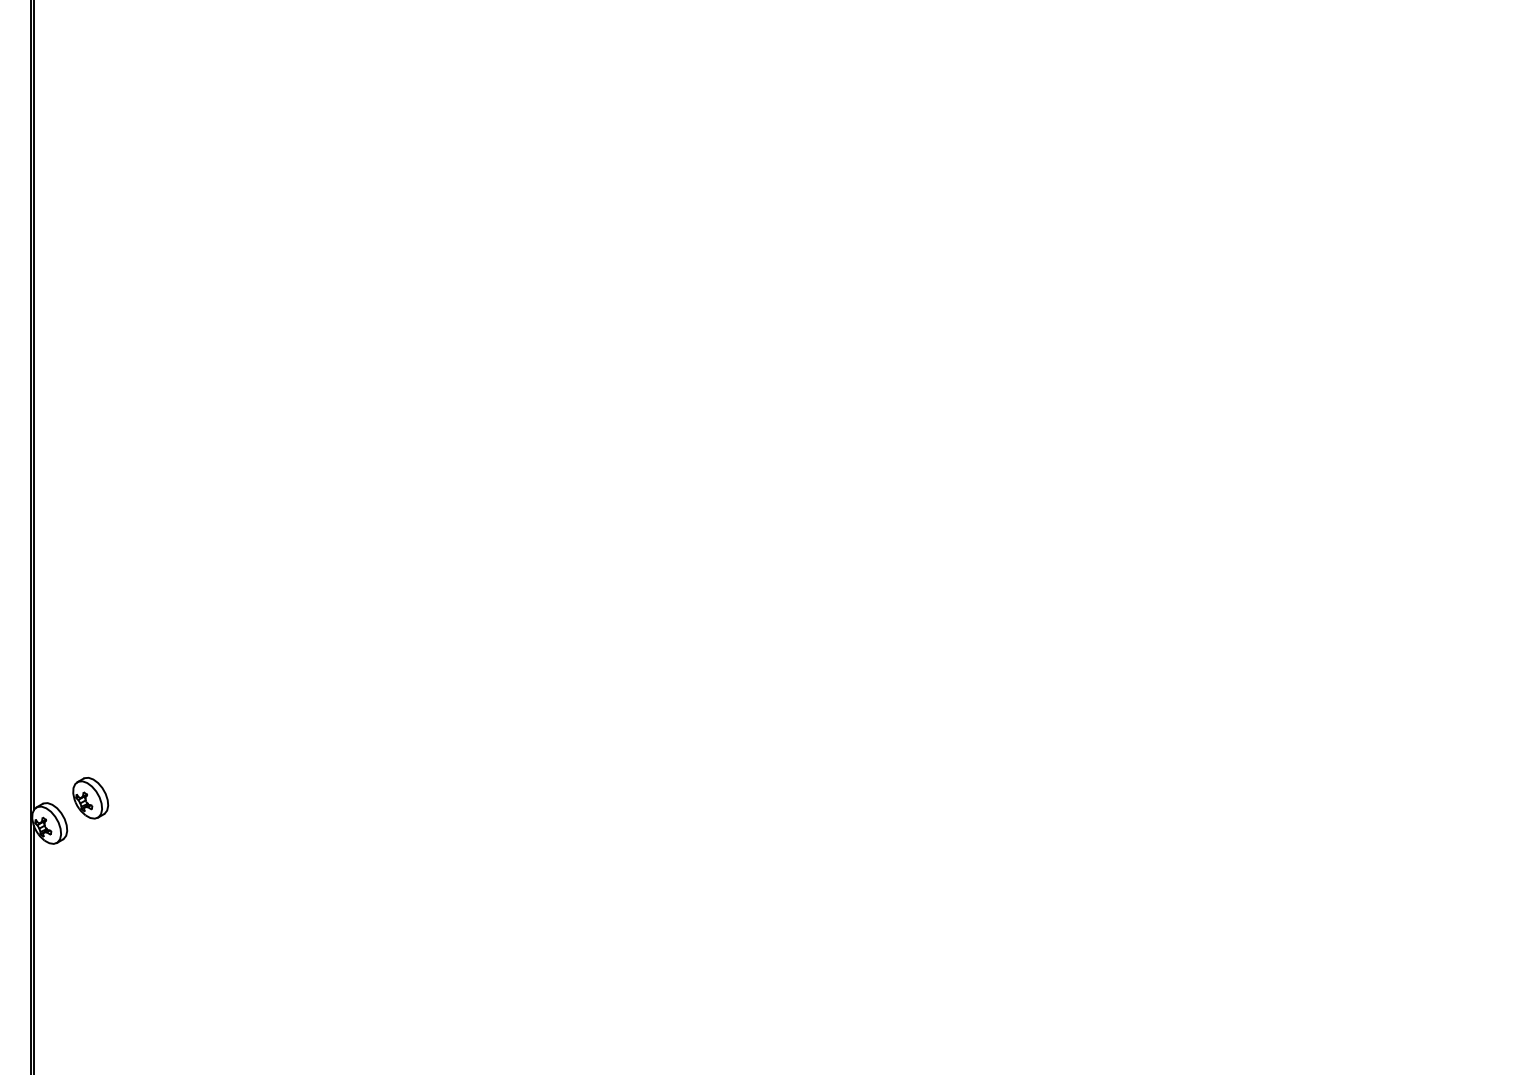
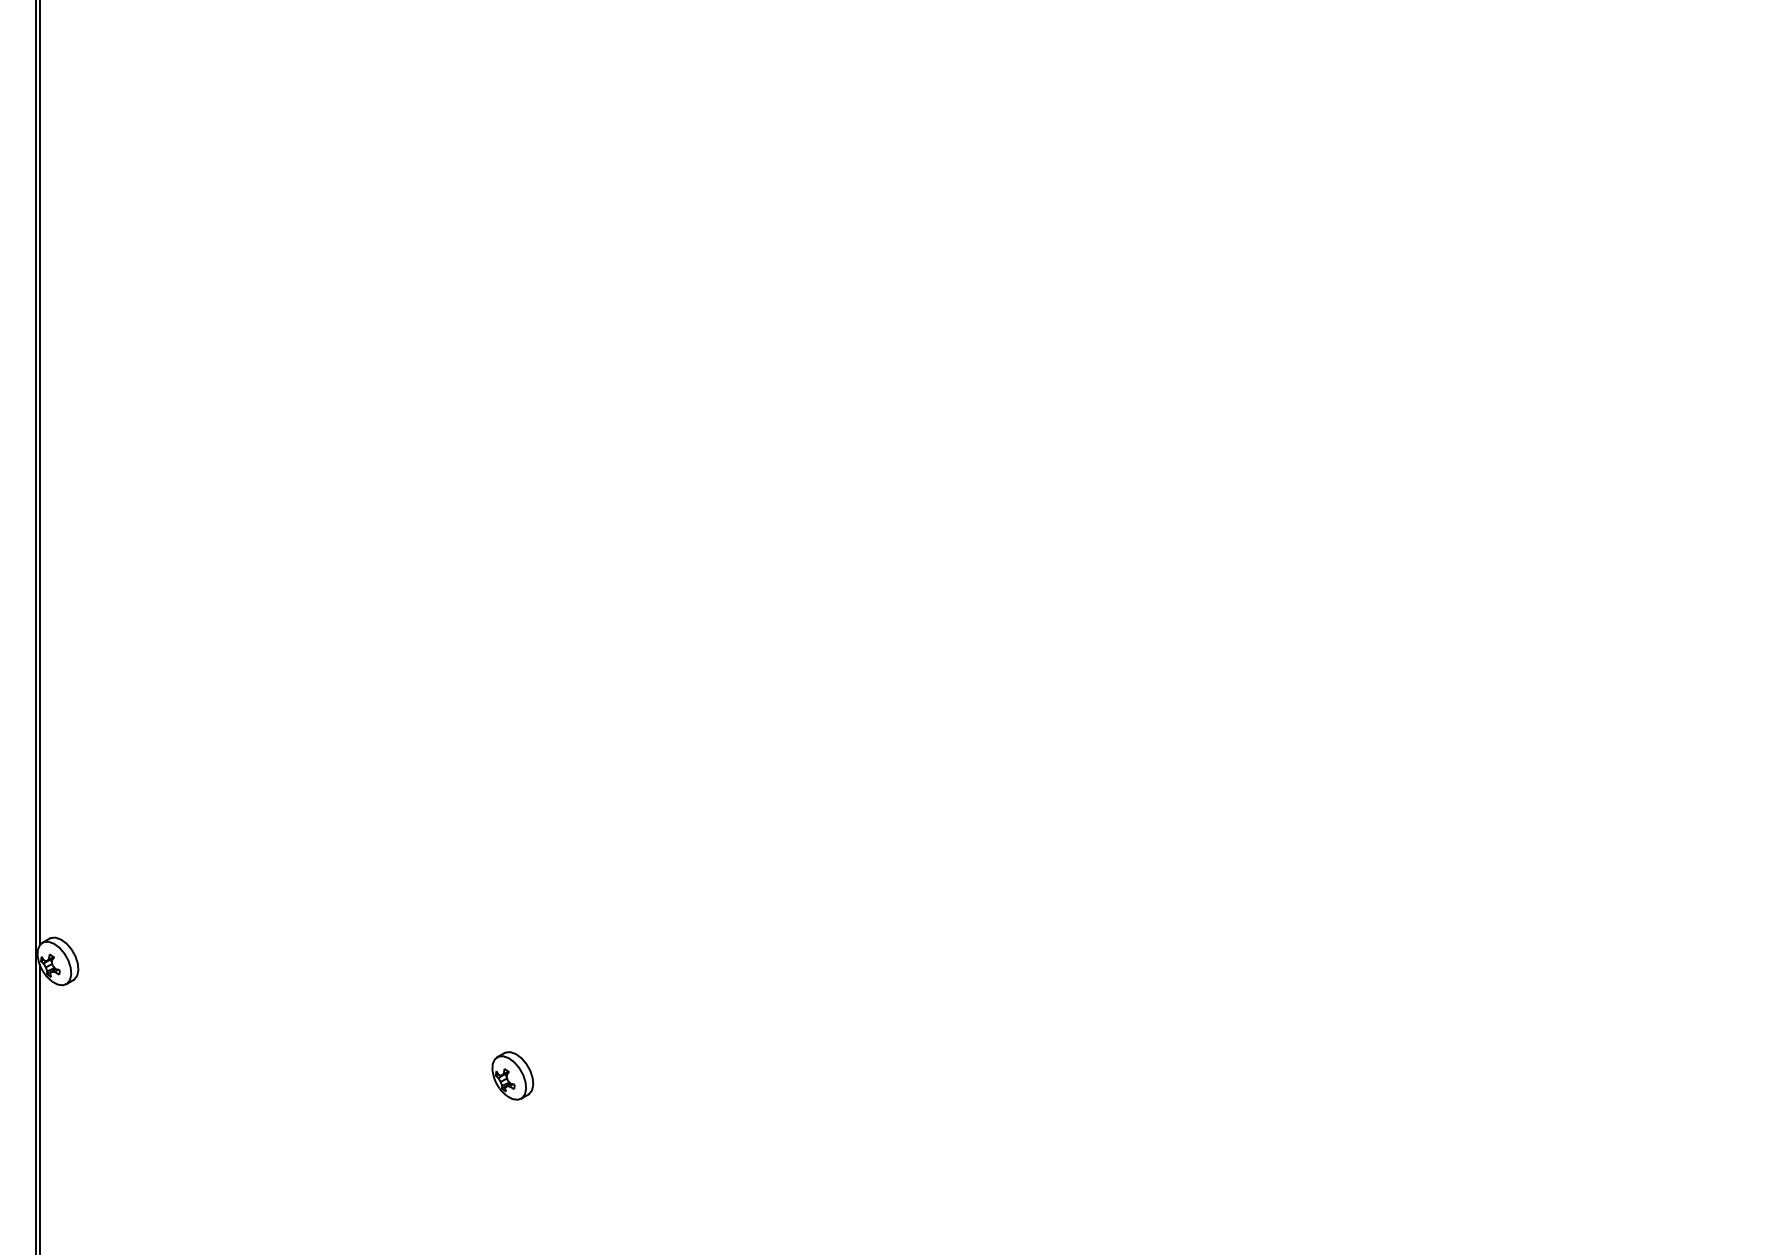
part: (90, 797) -> (512, 1075), moved

